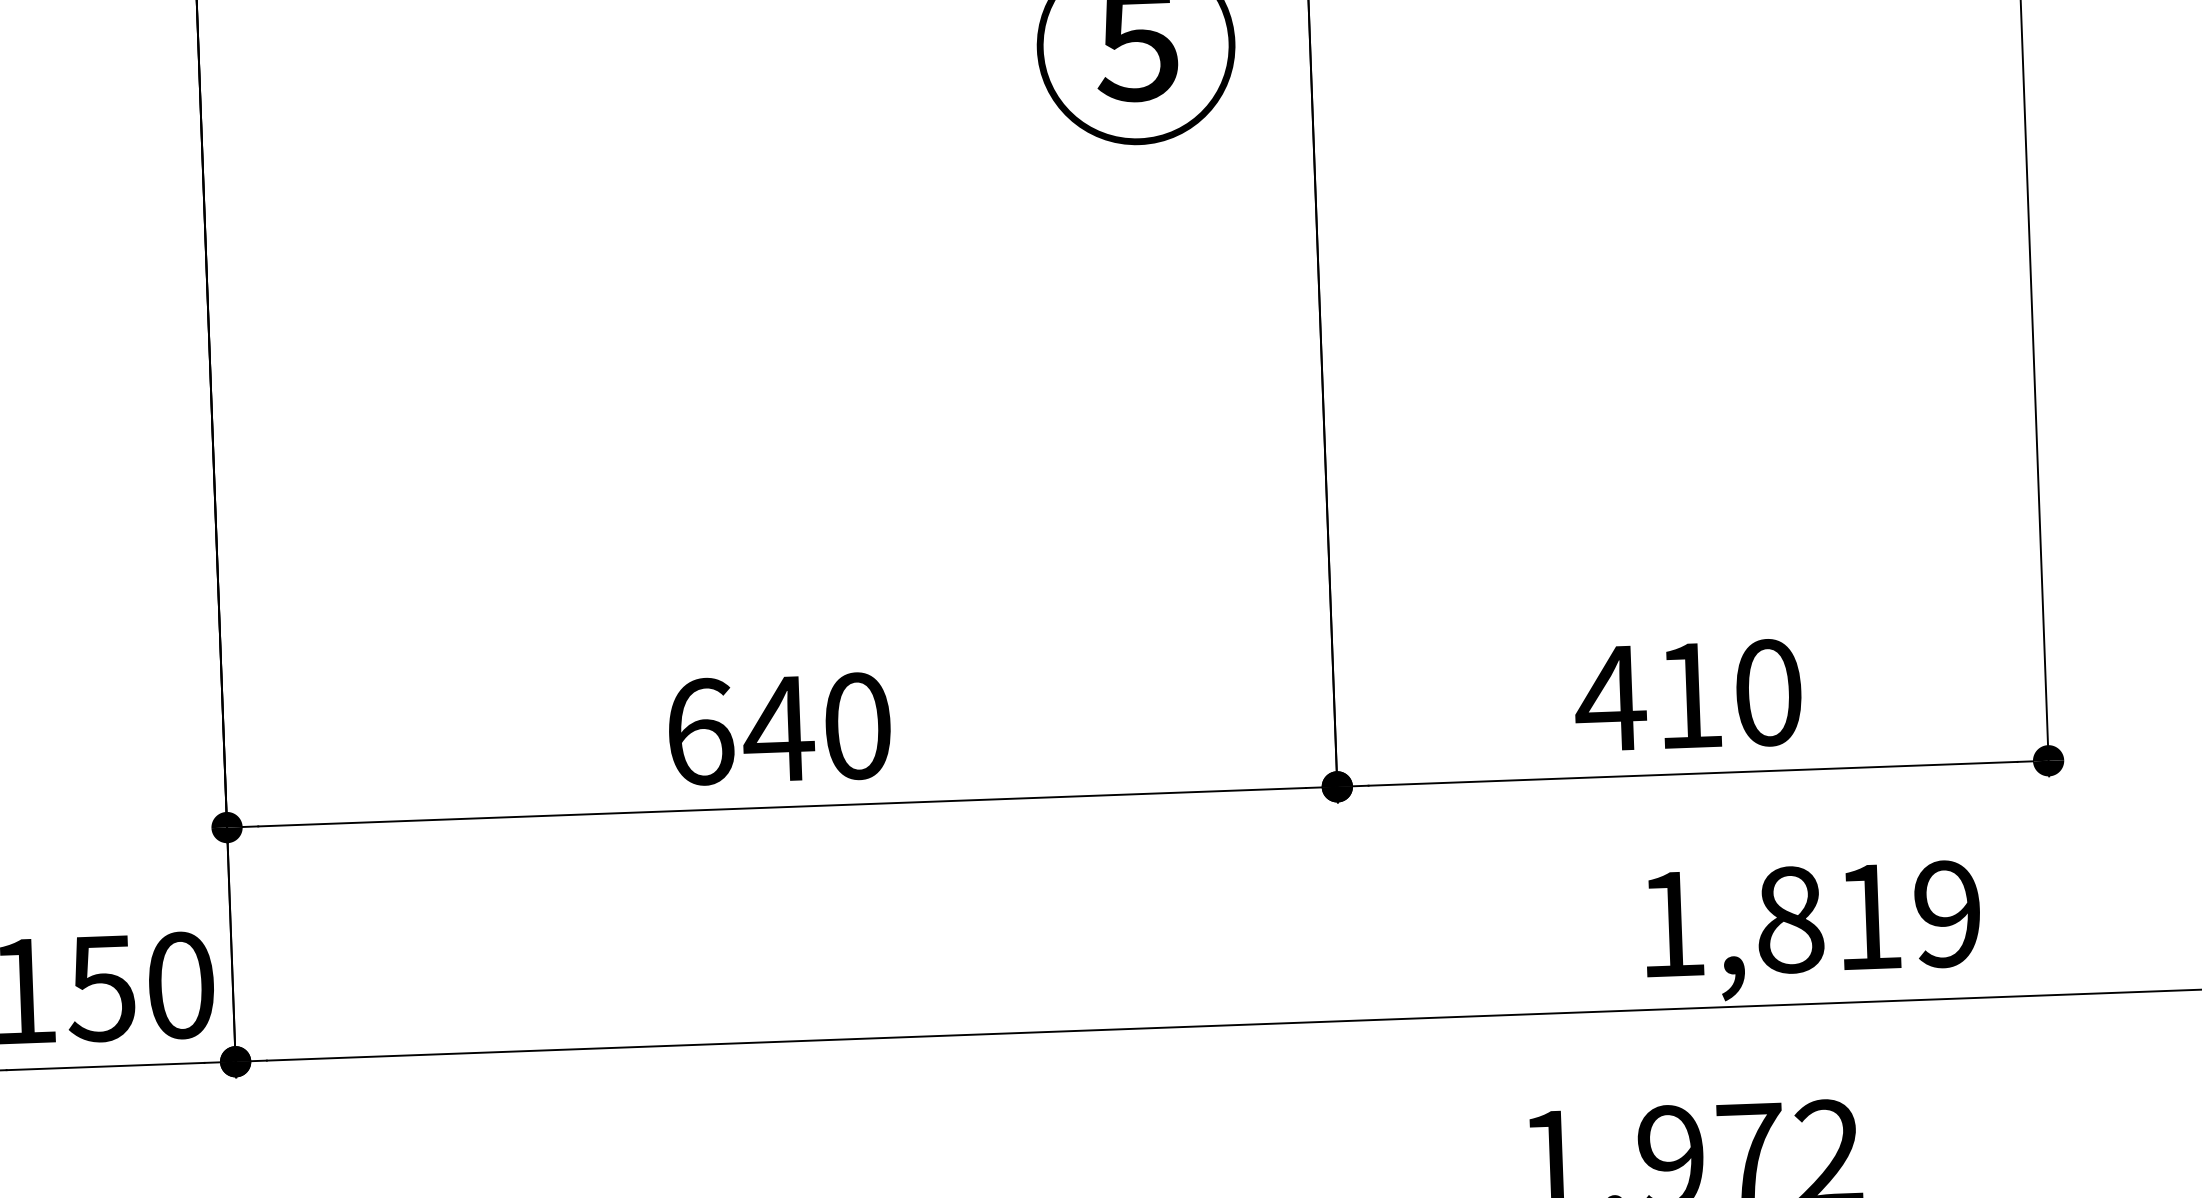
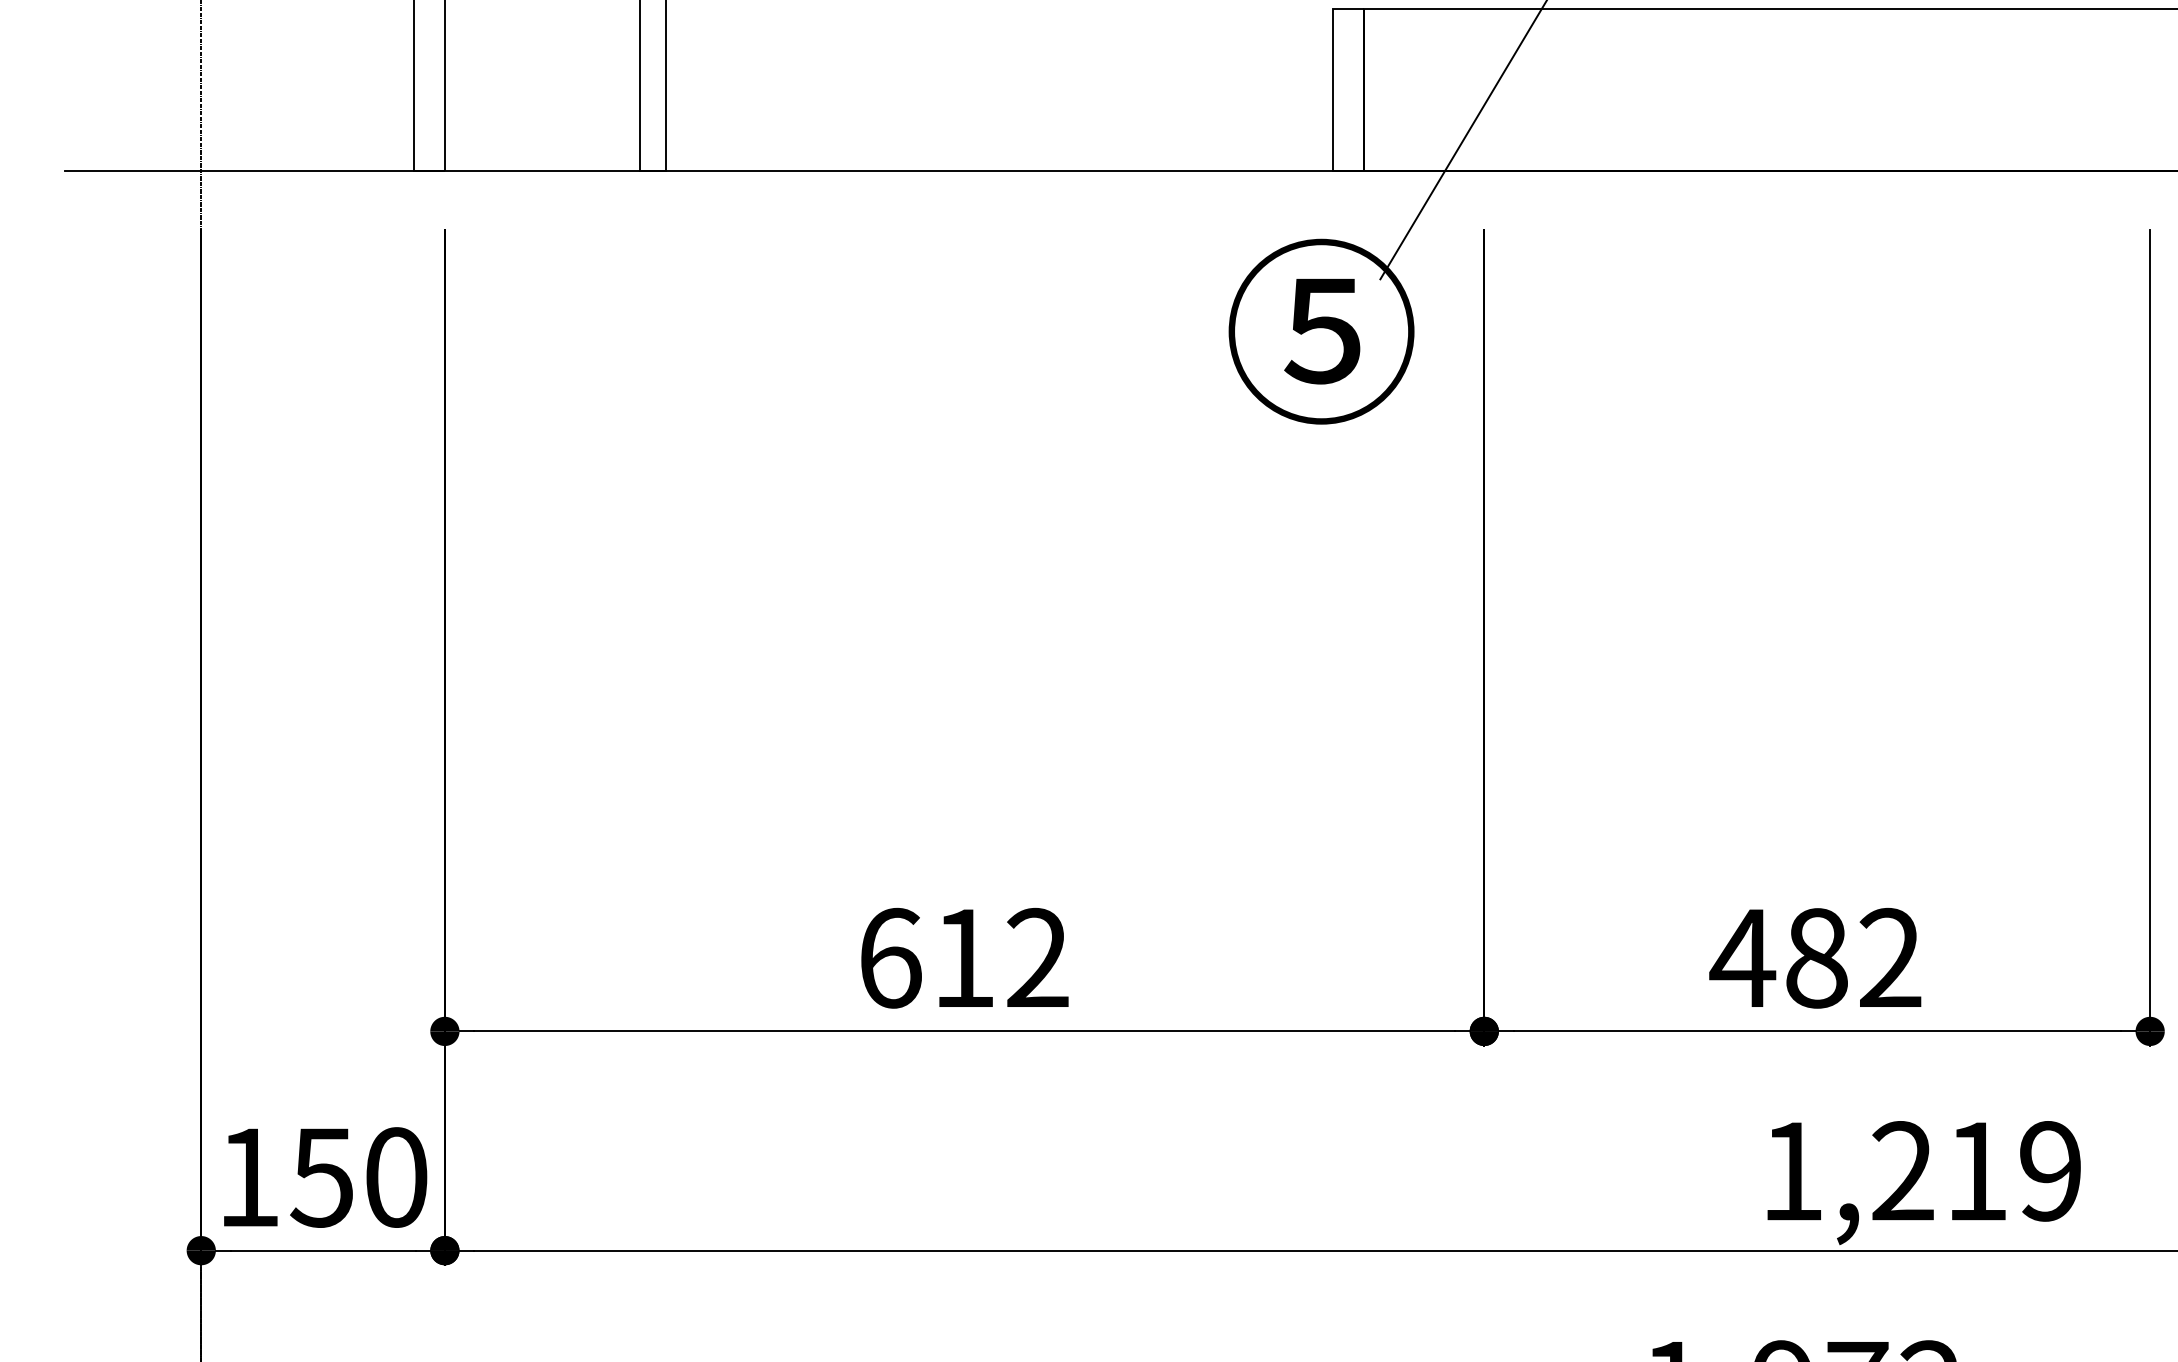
text: (1728, 693) -> (1853, 957), 410 -> 482
text: (816, 726) -> (999, 957), 640 -> 612
text: (1790, 920) -> (1903, 1171), 1,819 -> 1,219

